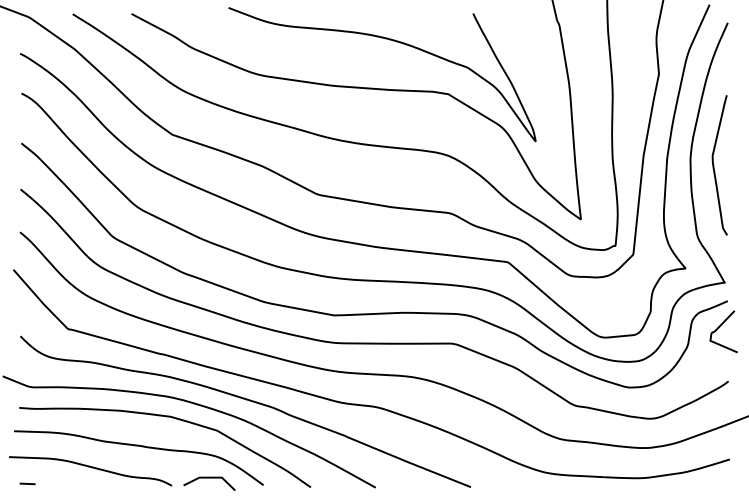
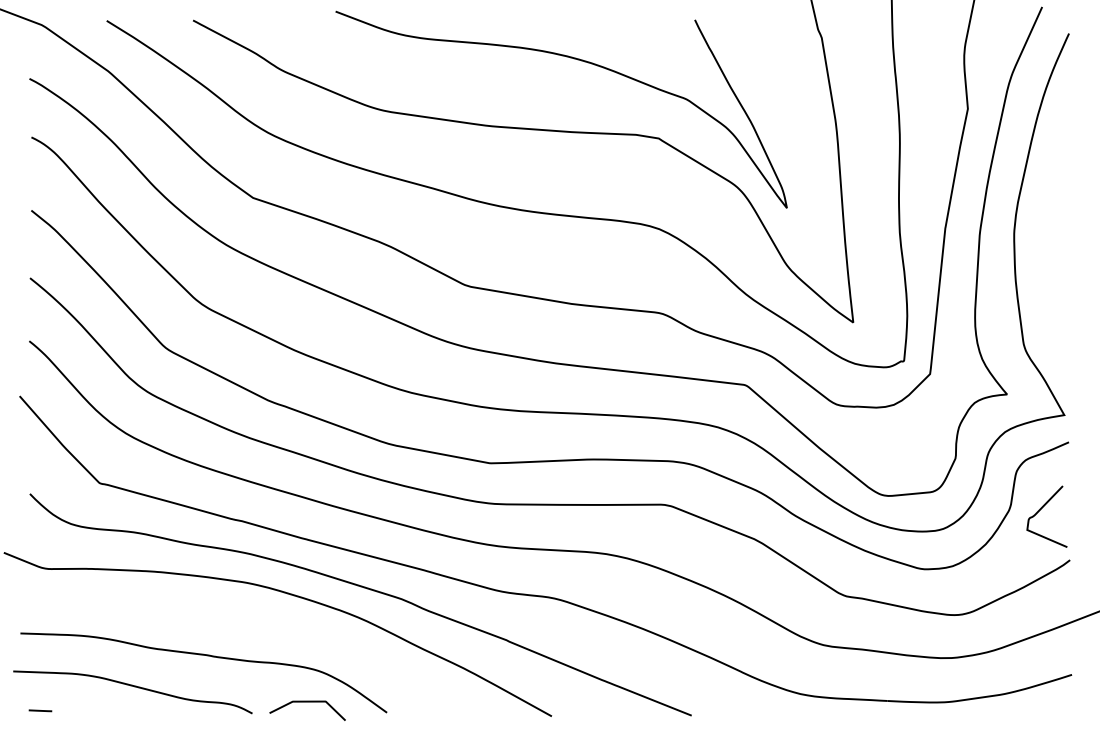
curve: (714, 165) -> (1049, 243), removed
curve: (720, 327) -> (1042, 510), moved
curve: (175, 419) -> (257, 616), removed

